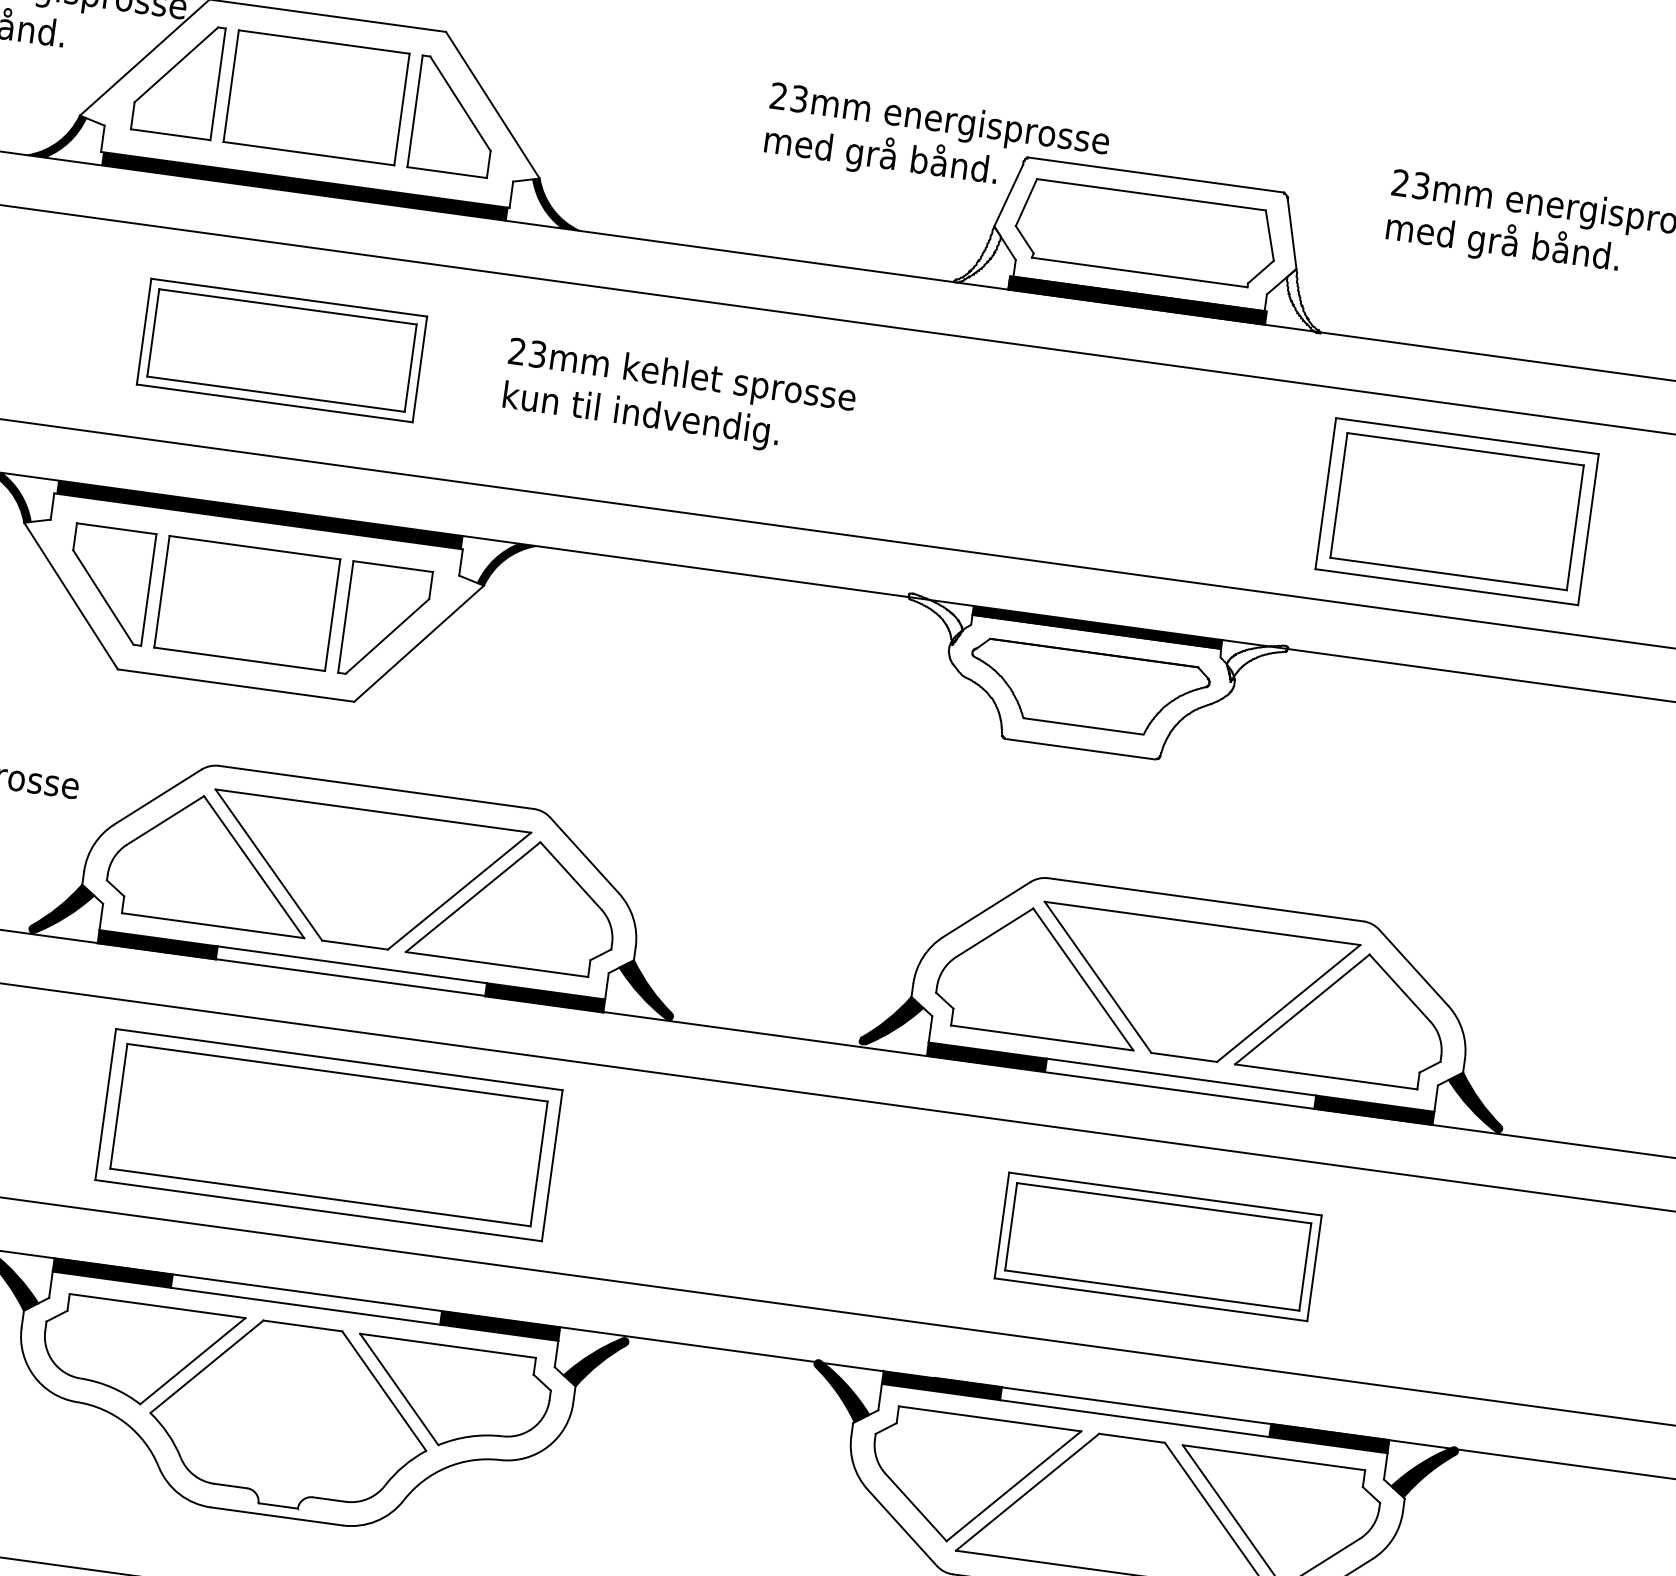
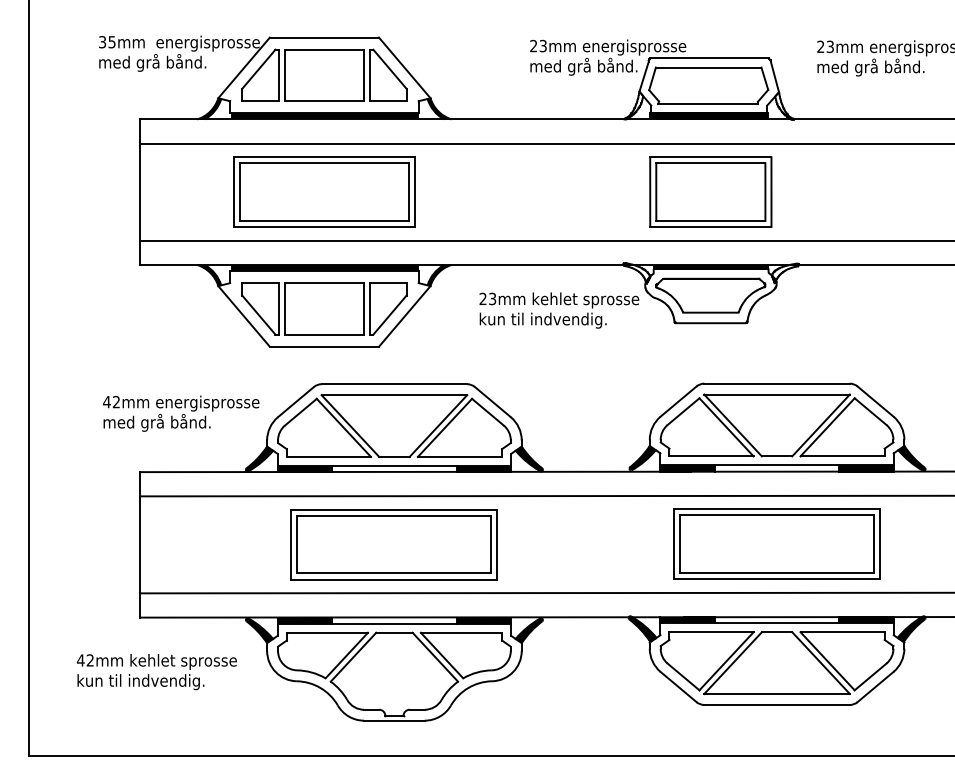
part: (282, 349) -> (324, 191), size x1.43
text: (679, 399) -> (559, 310), moved
part: (1456, 510) -> (710, 191), moved
part: (1157, 1245) -> (776, 543), size x1.43

